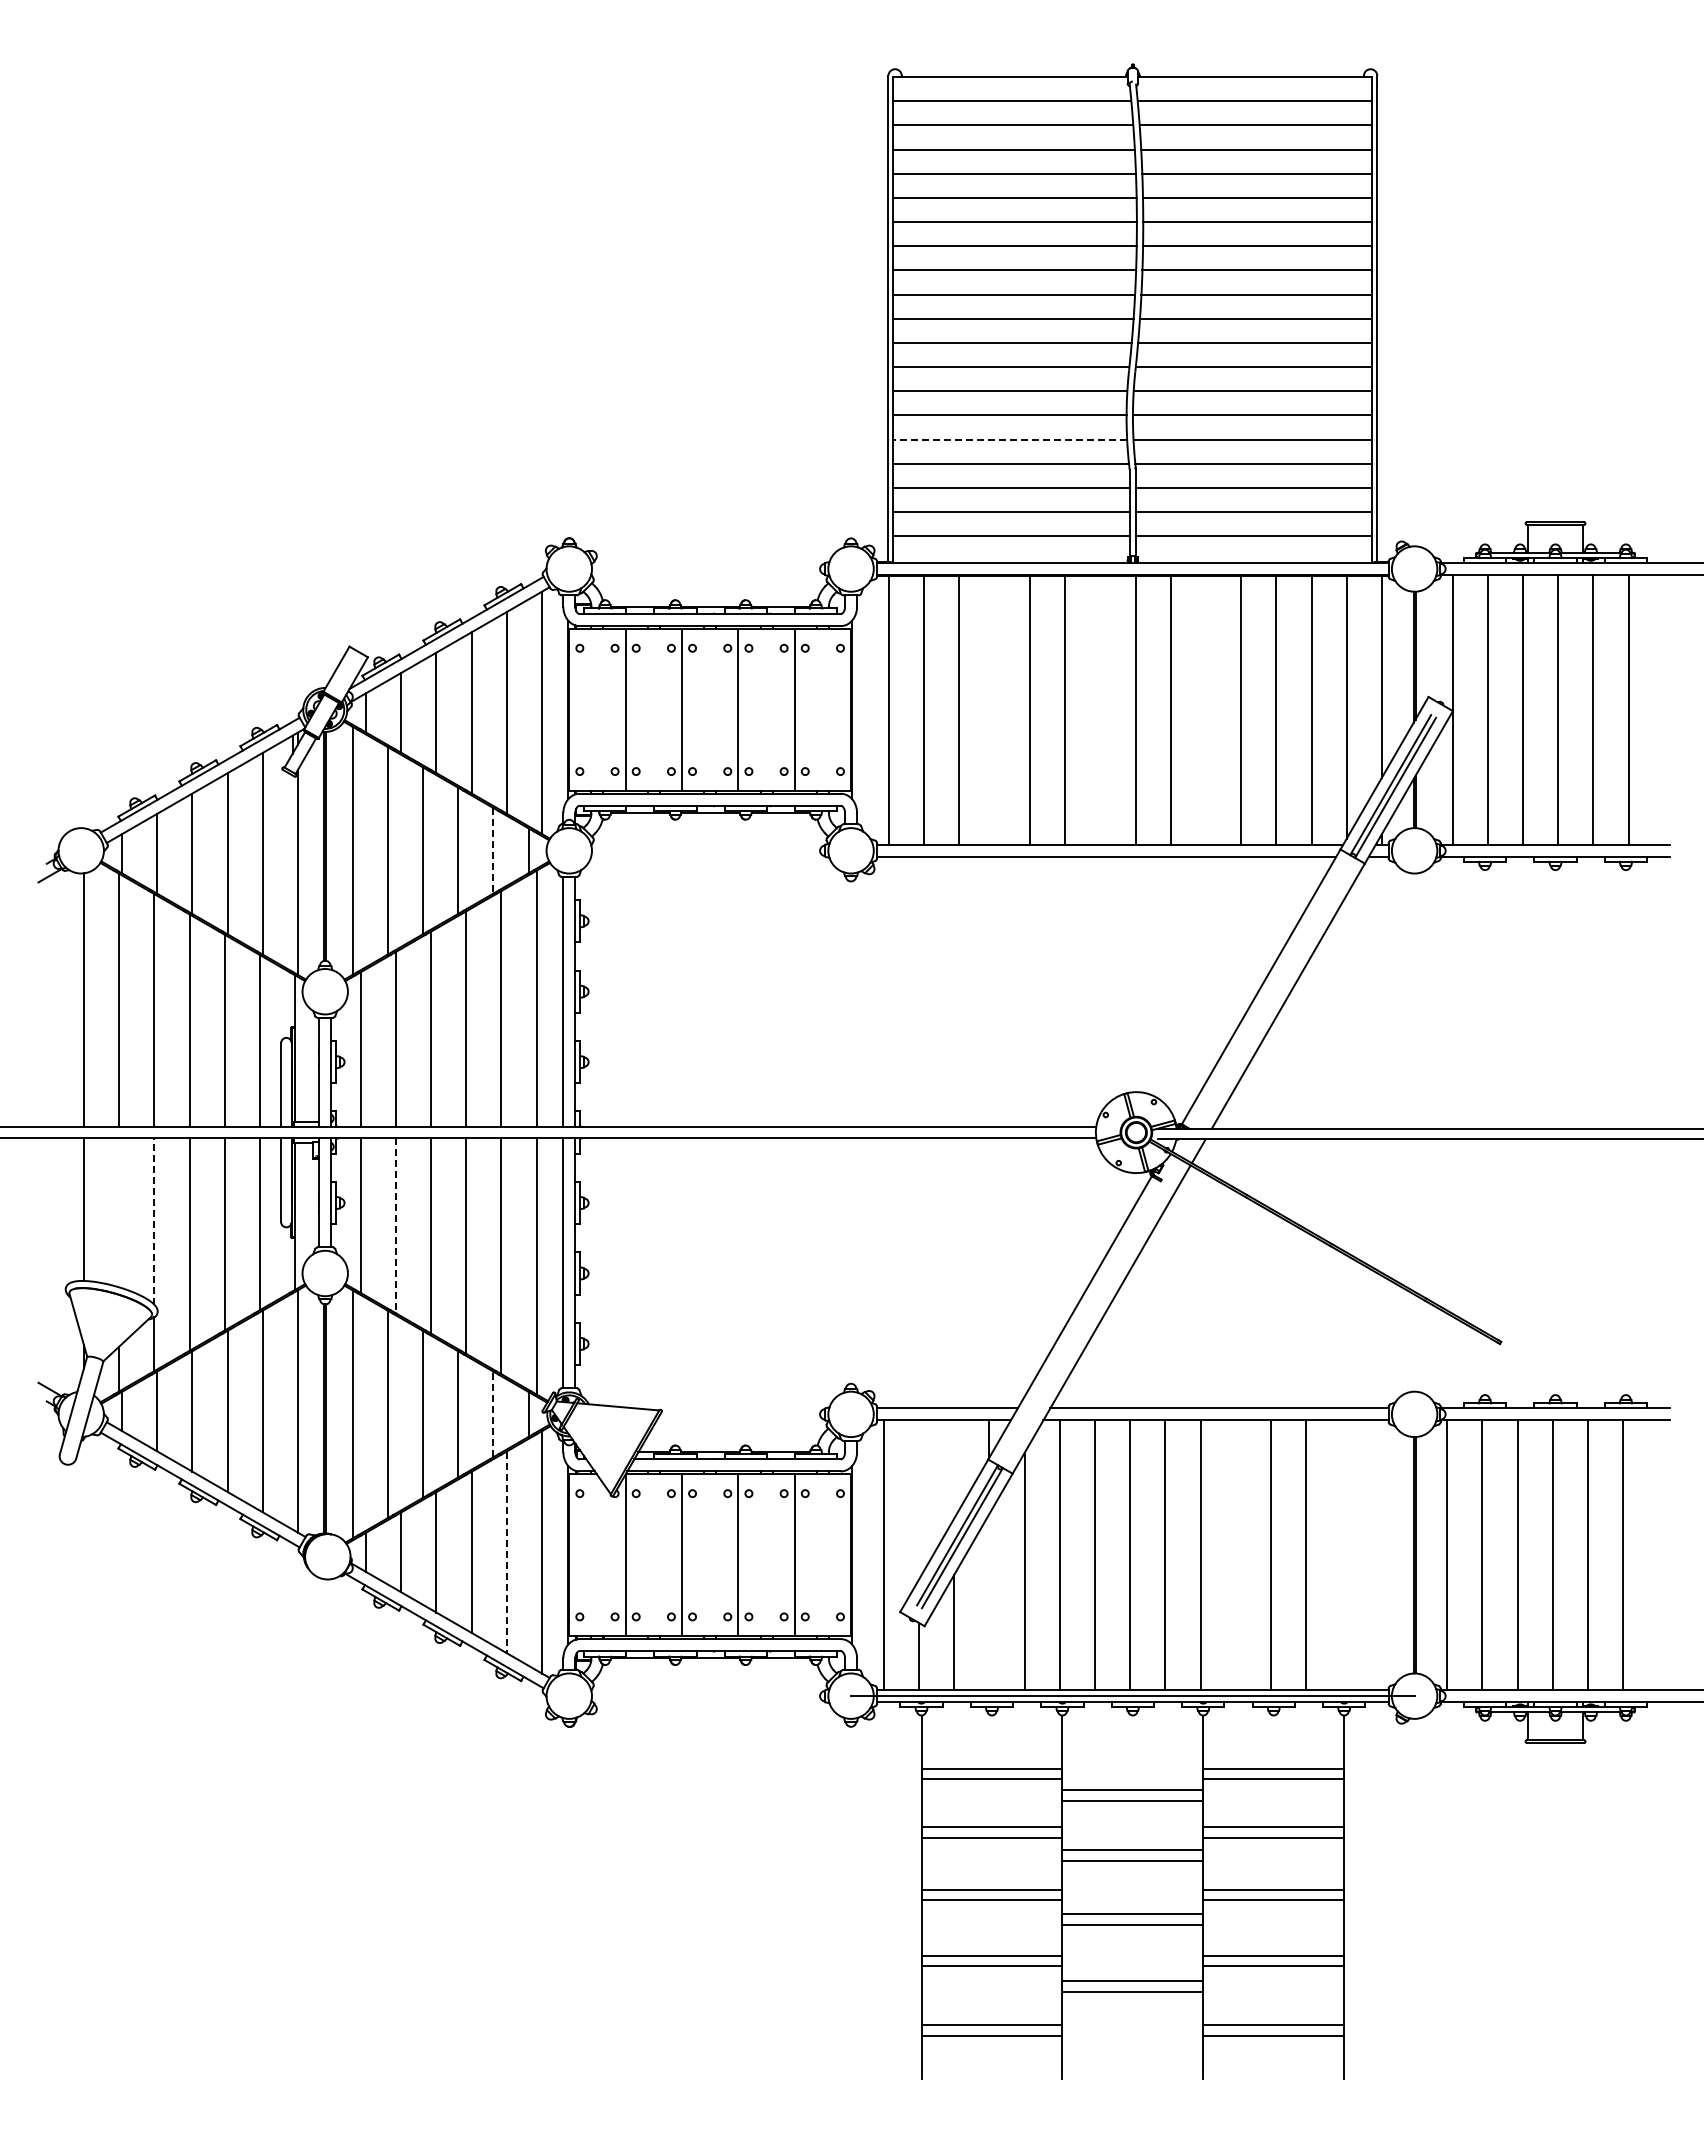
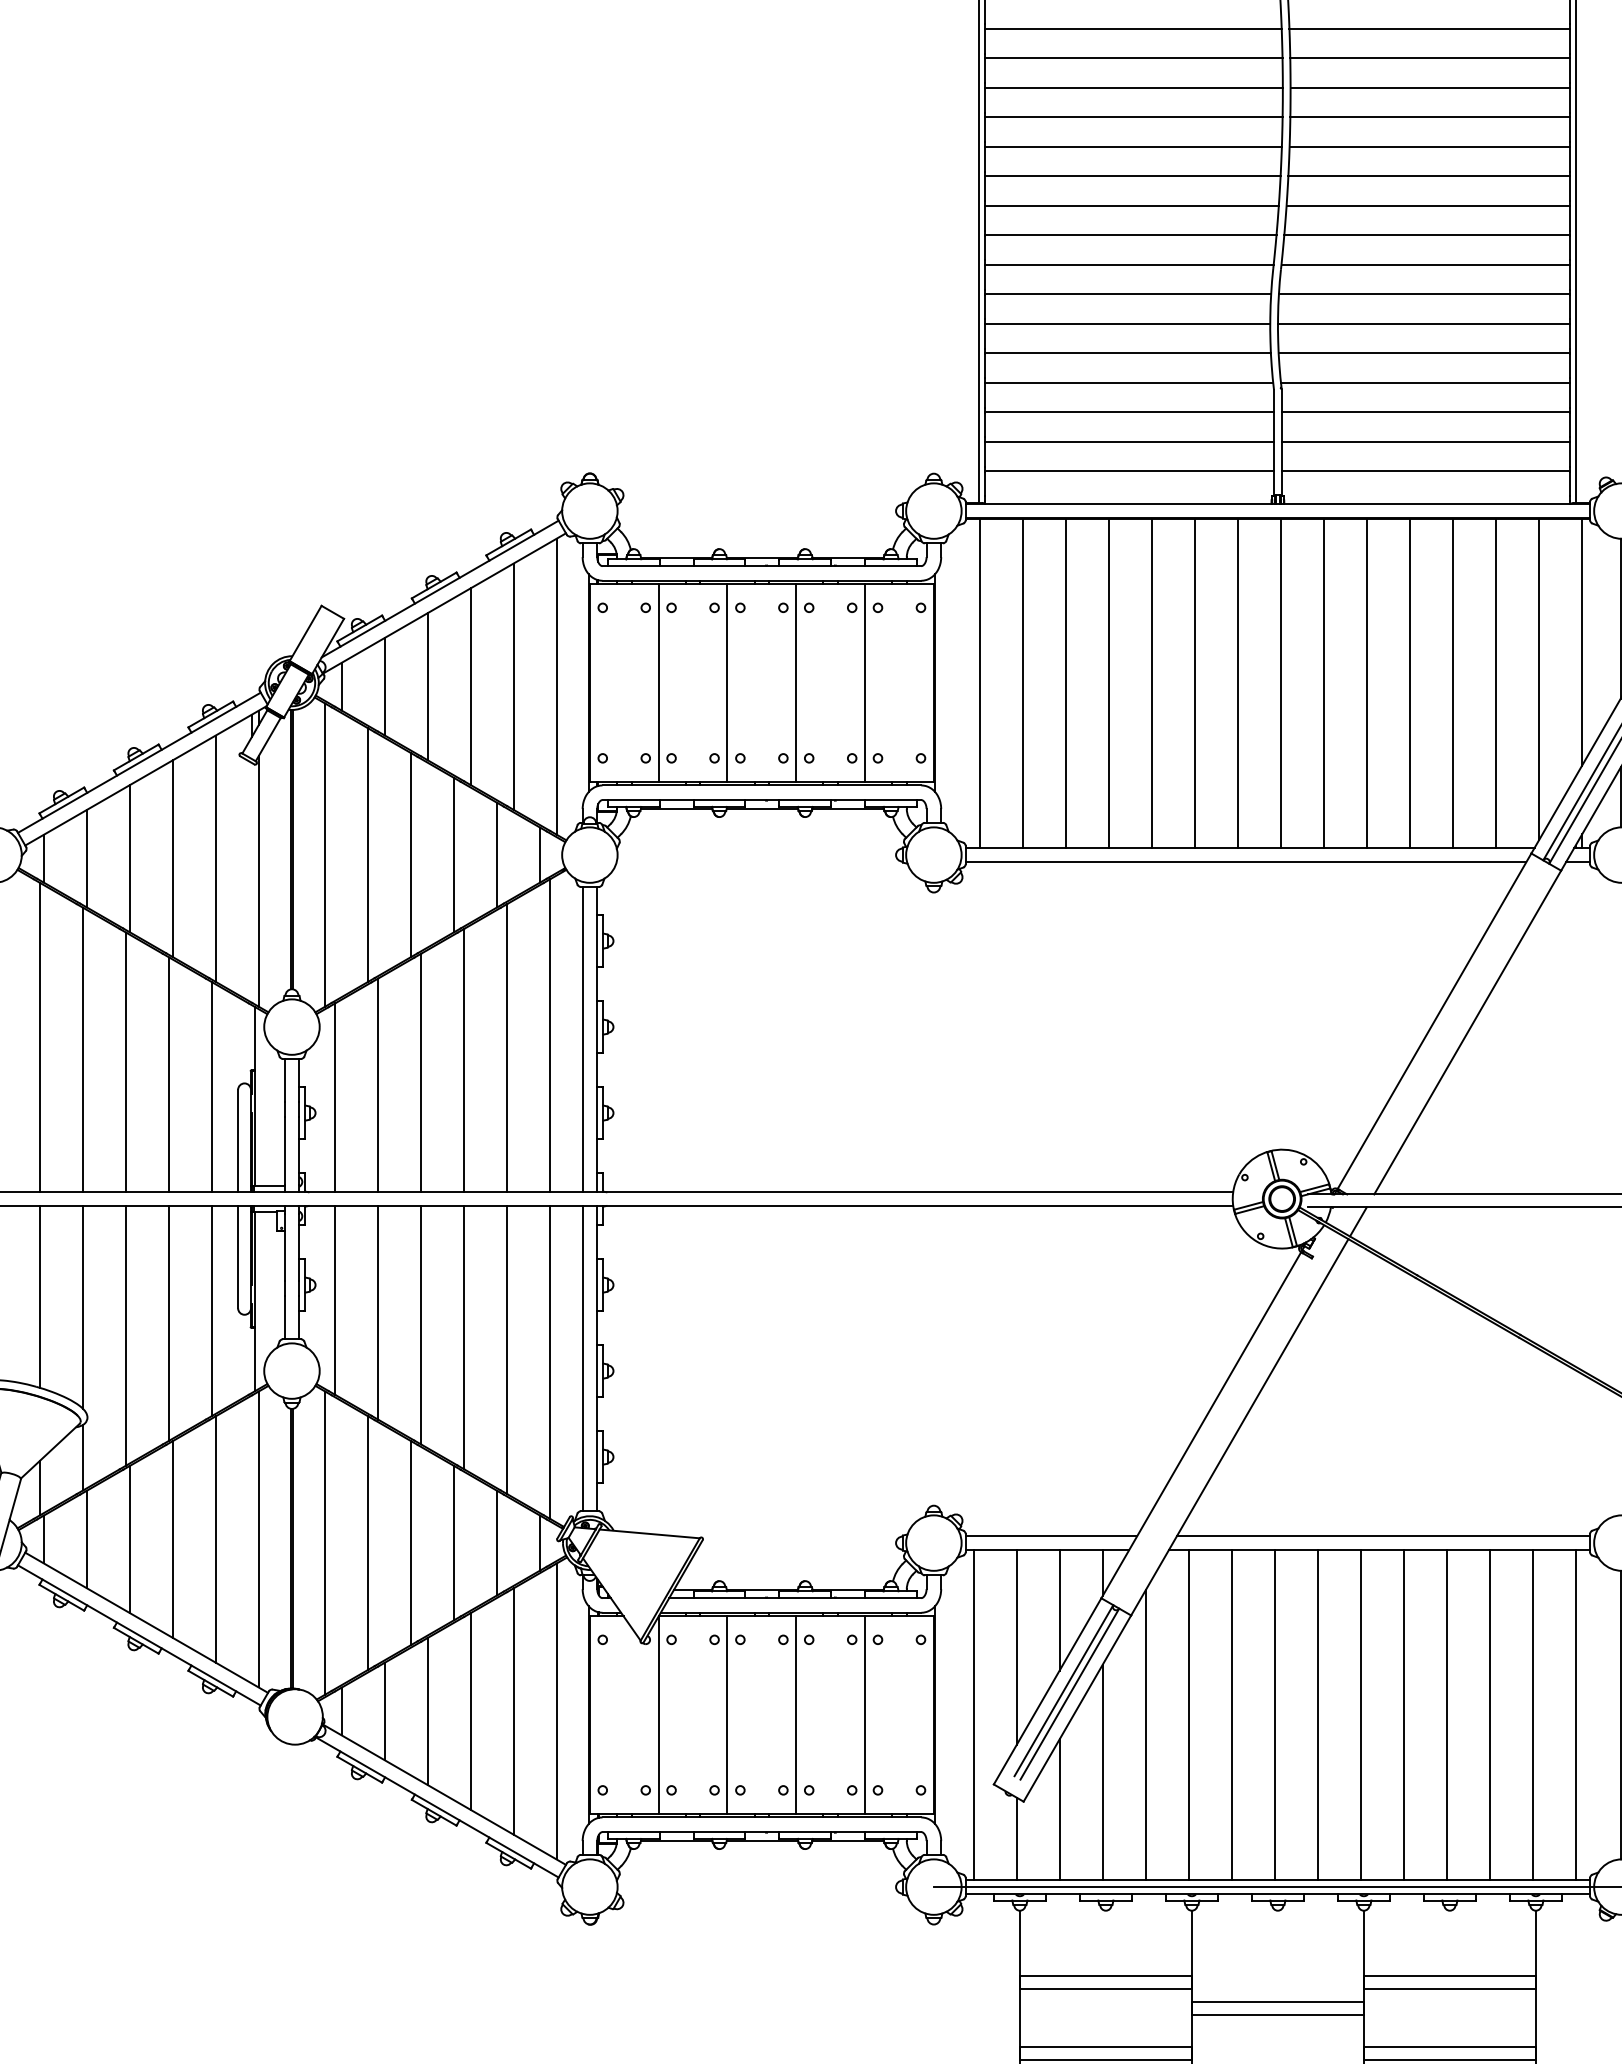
line: (1010, 439) -> (1128, 352), dashed -> solid
line: (994, 709) -> (1108, 682), added
line: (1100, 709) -> (1238, 682), added
line: (1205, 709) -> (1366, 682), added
line: (493, 850) -> (497, 854), dashed -> solid
line: (119, 1212) -> (40, 1296), added
line: (154, 1220) -> (83, 1306), dashed -> solid
line: (395, 1226) -> (377, 1313), dashed -> solid
line: (493, 1414) -> (497, 1543), dashed -> solid
line: (954, 1469) -> (1060, 1610), added
line: (918, 1499) -> (1016, 1647), added
line: (506, 1552) -> (513, 1711), dashed -> solid
line: (1235, 1555) -> (1403, 1715), added
line: (1341, 1555) -> (1532, 1715), added
line: (1376, 1555) -> (1575, 1715), added
line: (989, 1602) -> (1102, 1772), added

